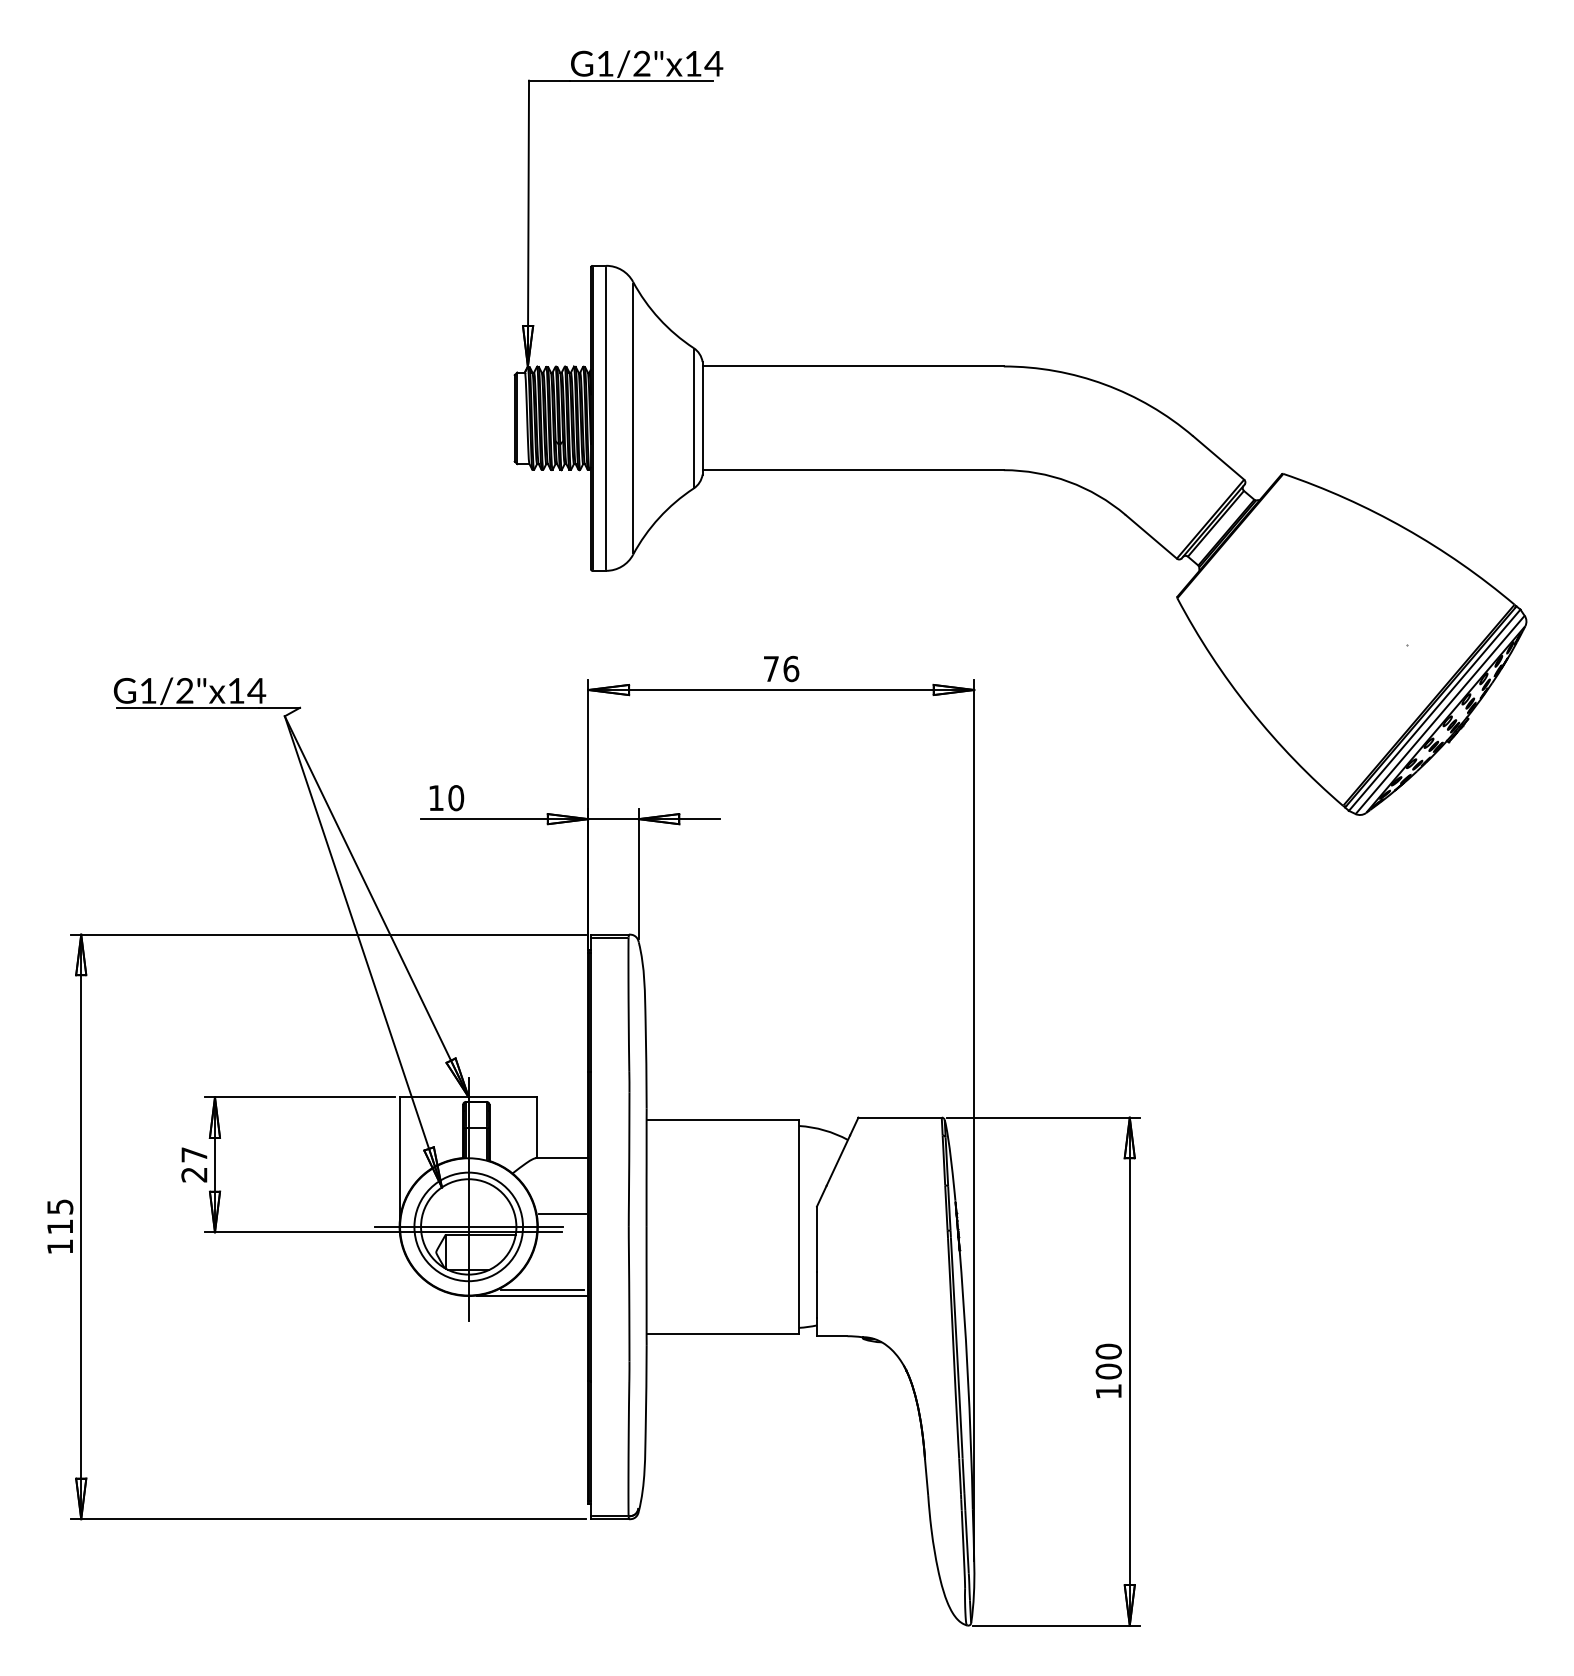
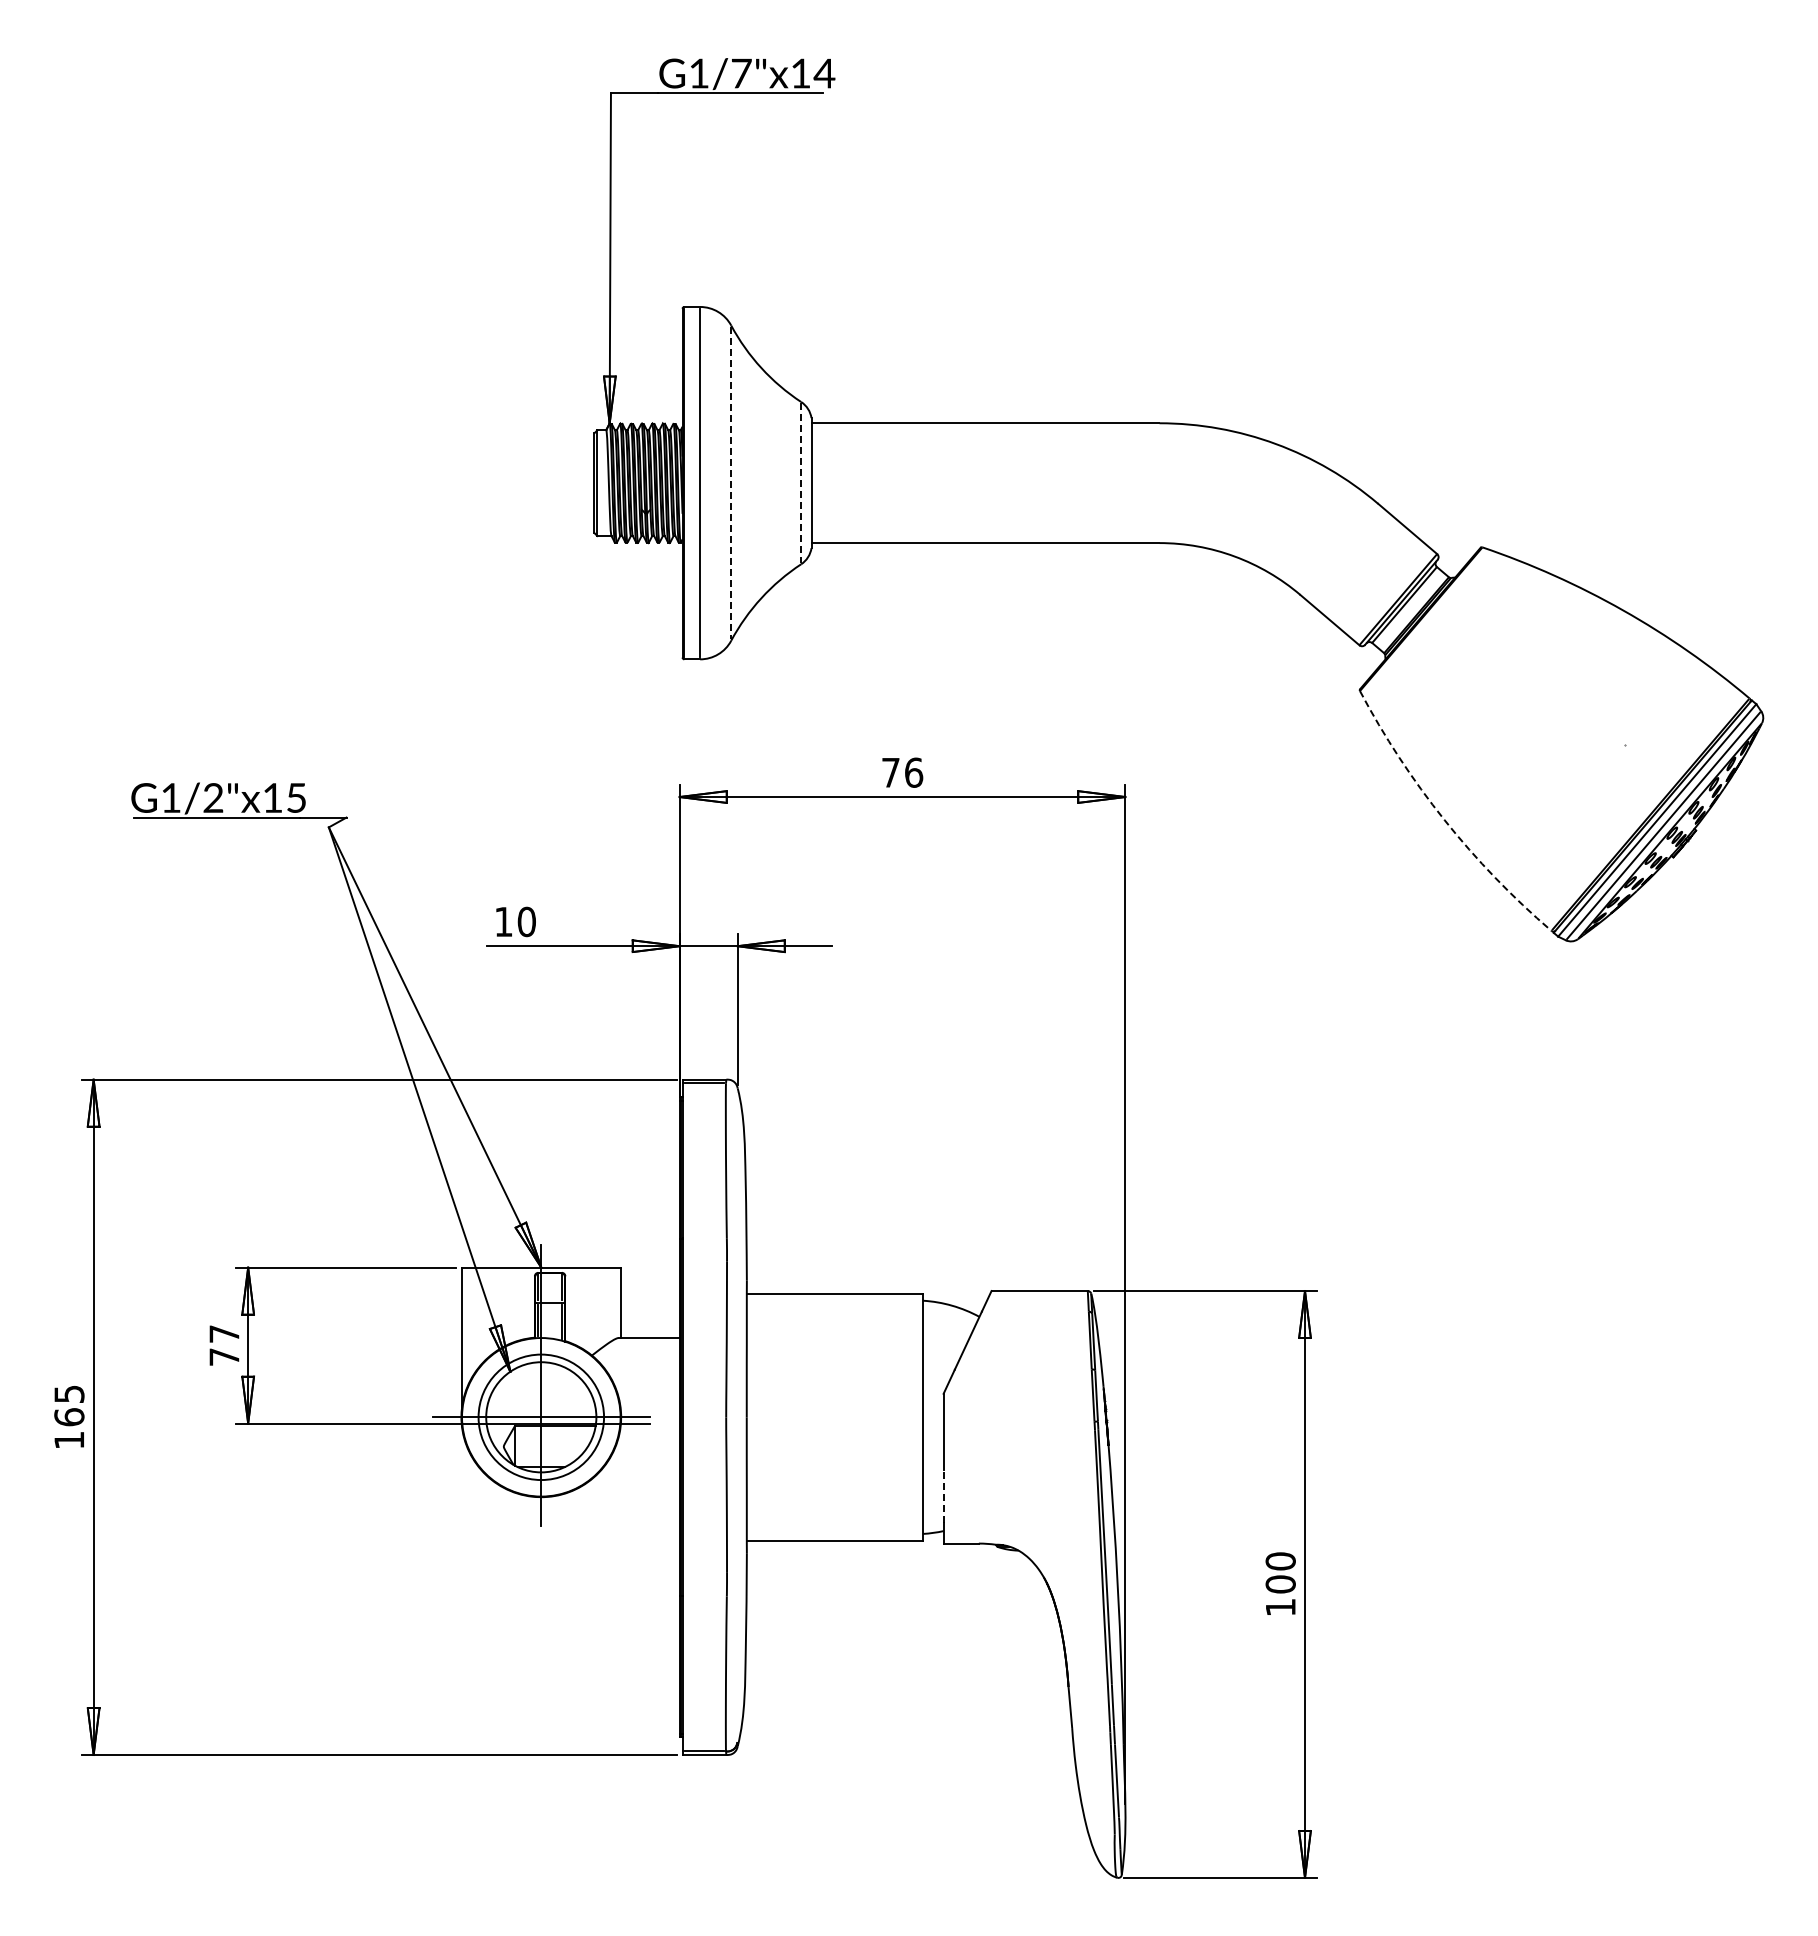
text: (642, 63) -> (741, 73), G1/2"x14 -> G1/7"x14
line: (633, 418) -> (731, 483), solid -> dashed
line: (693, 418) -> (801, 483), solid -> dashed
text: (256, 690) -> (296, 797), G1/2"x14 -> G1/2"x15
arc: (1250, 710) -> (1444, 820), solid -> dashed
text: (194, 1174) -> (224, 1356), 27 -> 77
line: (562, 1214) -> (649, 1402), removed
text: (60, 1227) -> (69, 1417), 115 -> 165
line: (542, 1290) -> (626, 1490), removed
line: (532, 1295) -> (614, 1496), removed
line: (816, 1295) -> (943, 1496), solid -> dashed

